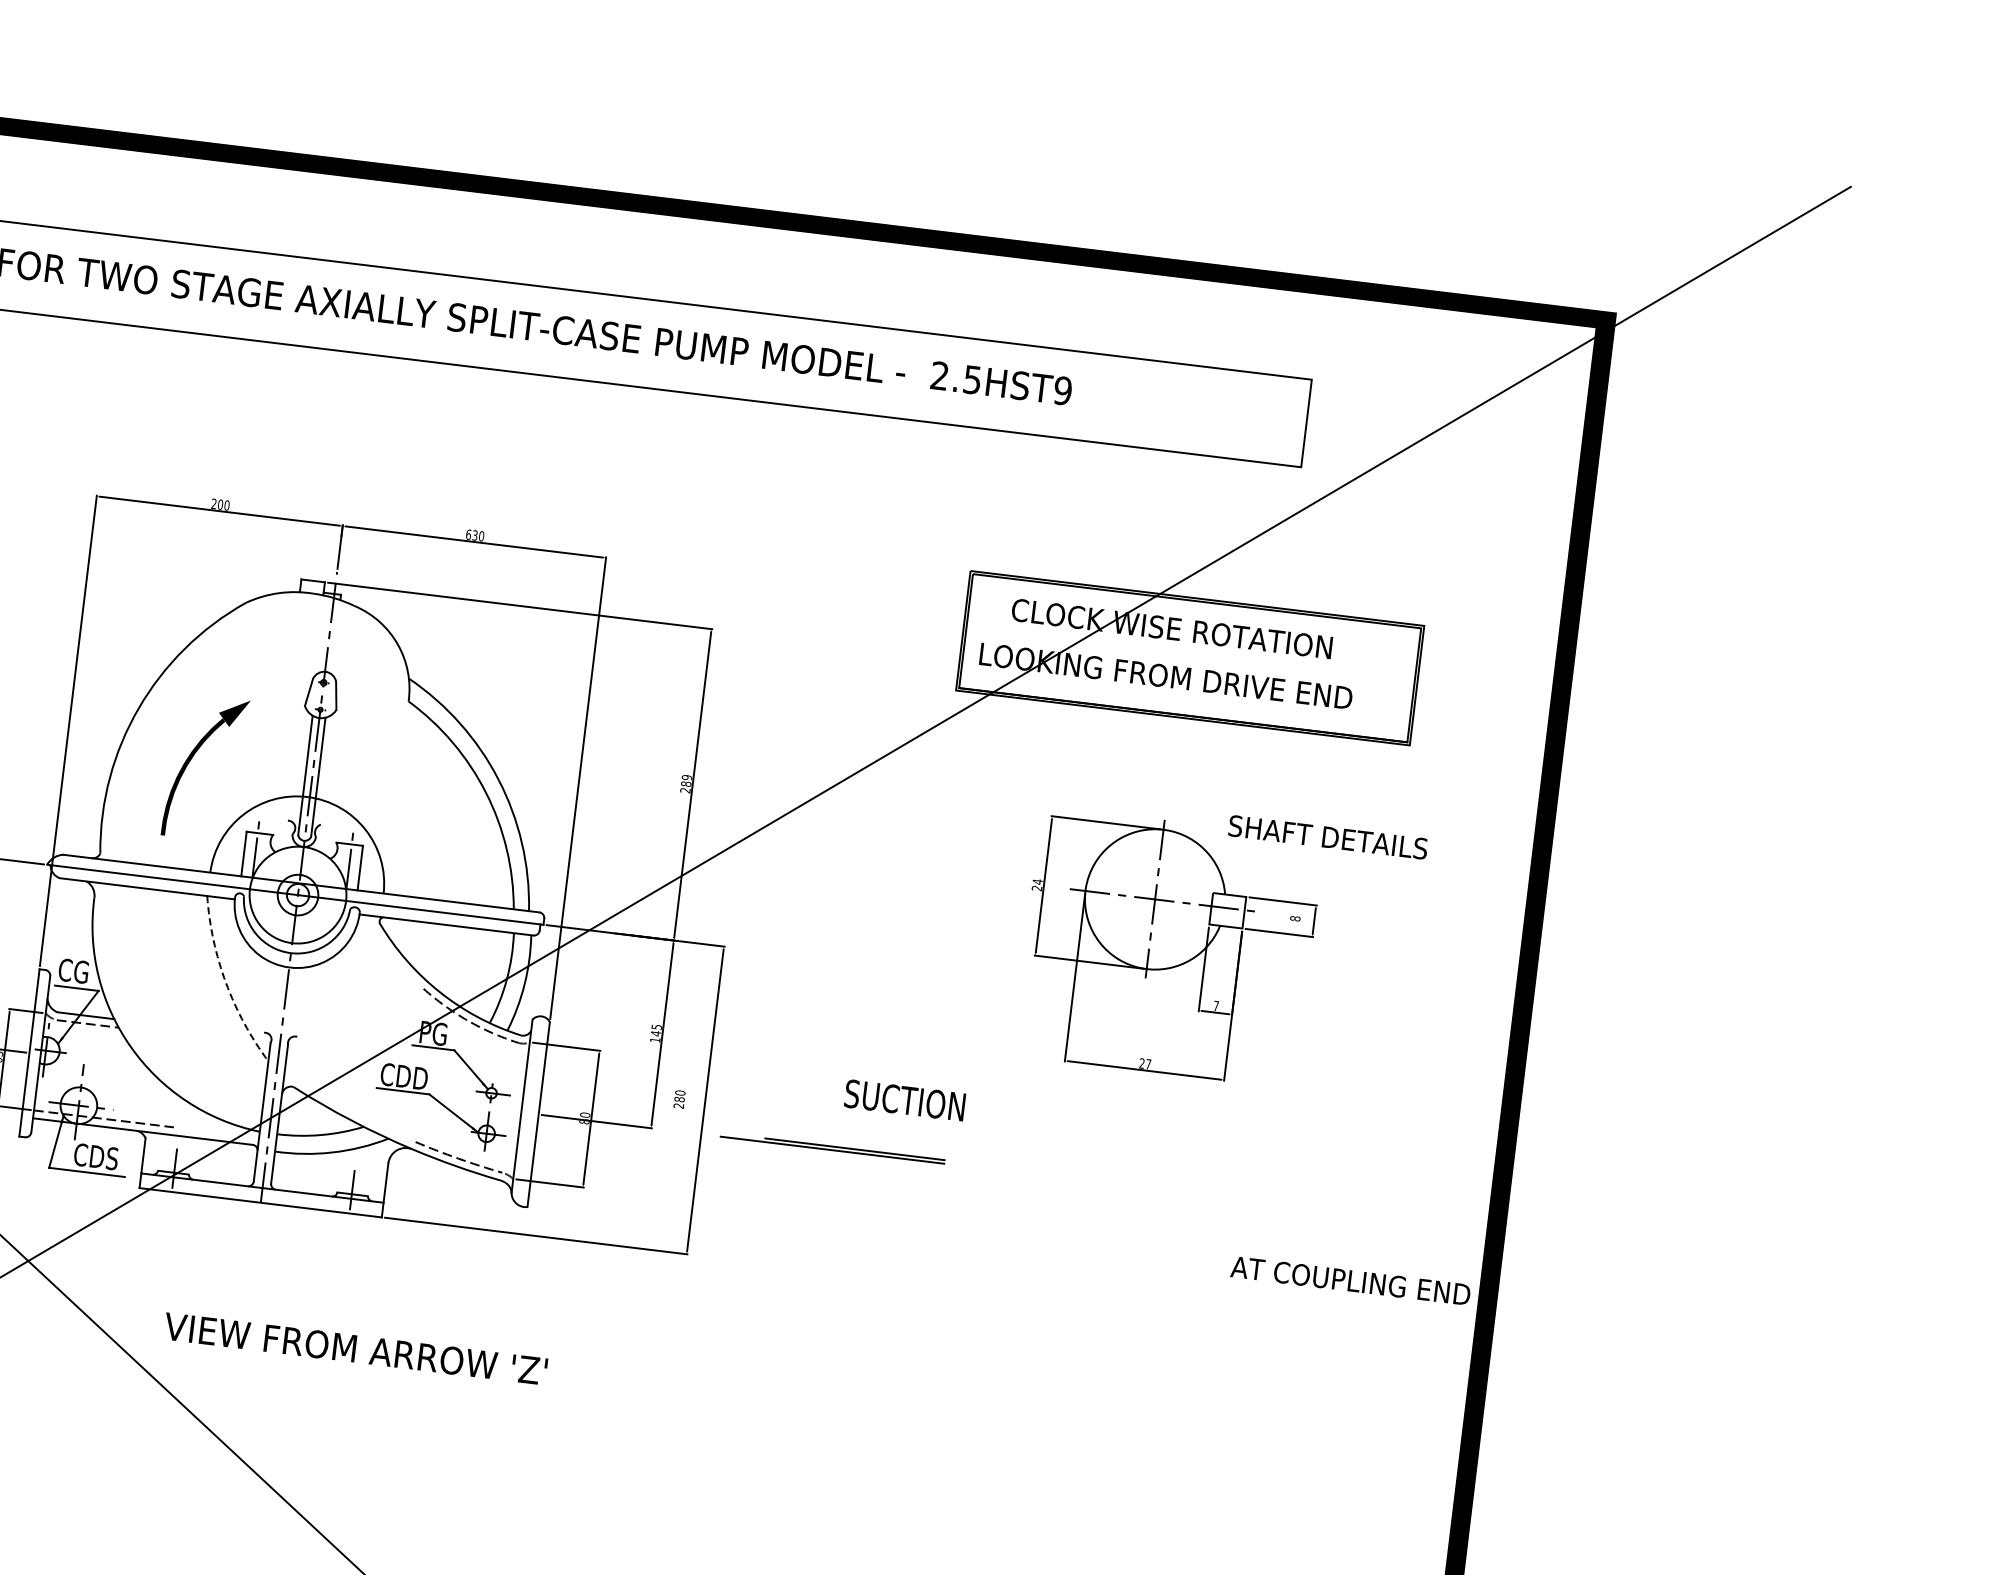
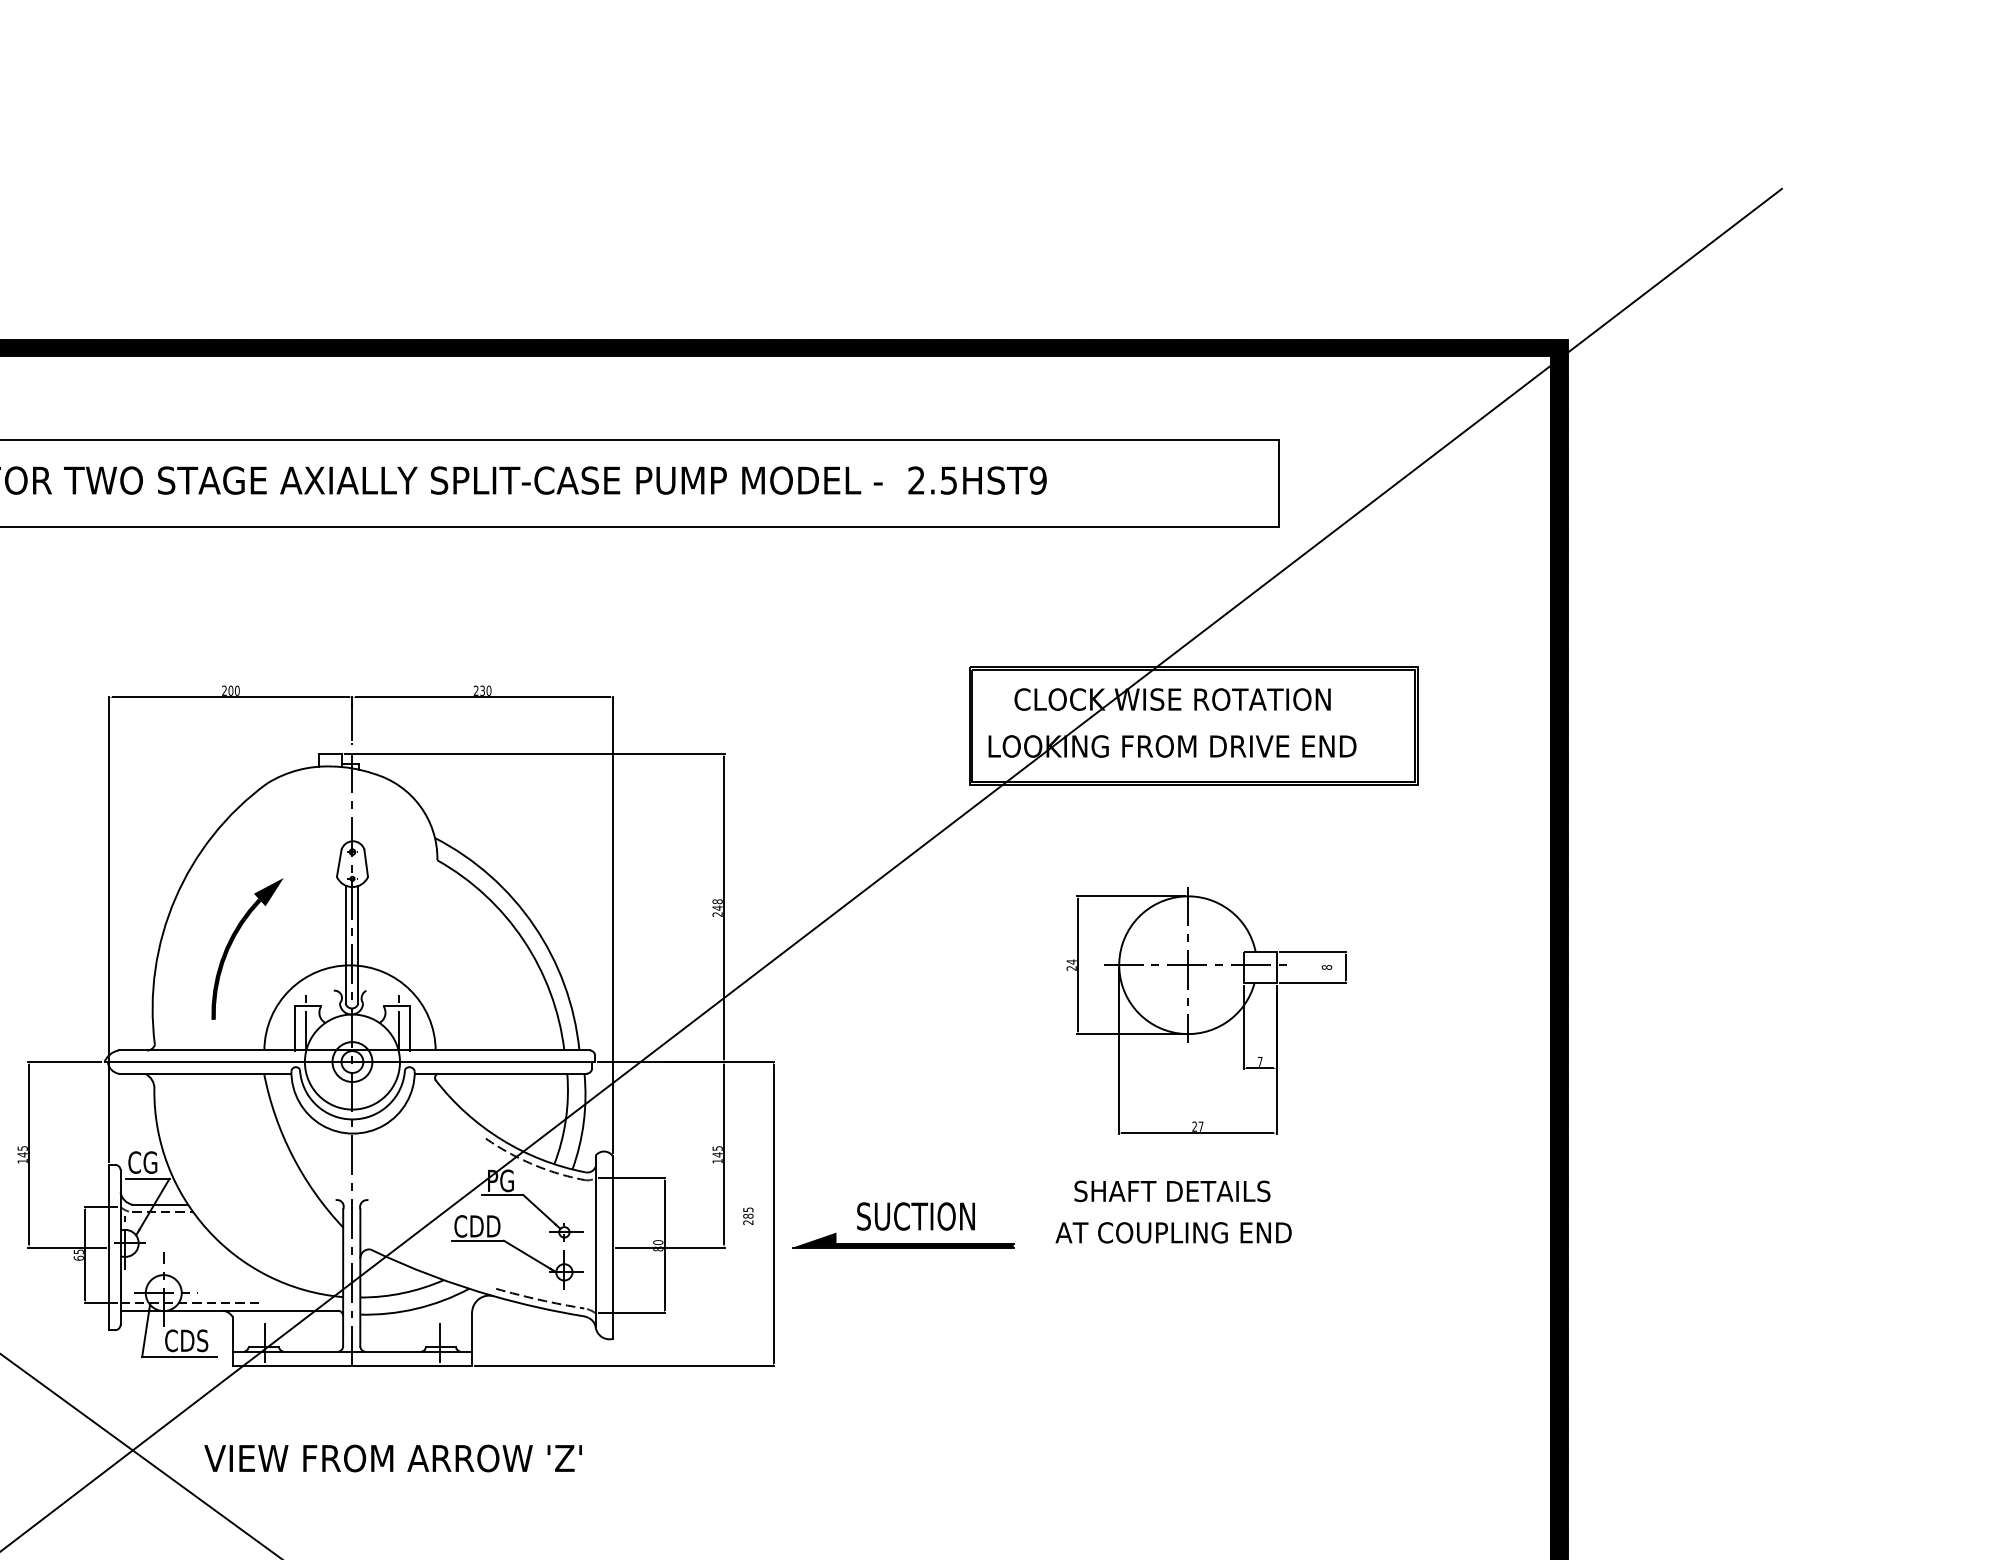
text: (467, 534) -> (475, 690), 630 -> 230
text: (686, 780) -> (717, 904), 289 -> 248
text: (1328, 837) -> (1172, 1191), moved
arc: (225, 983) -> (292, 1156), dashed -> solid
text: (680, 1092) -> (748, 1209), 280 -> 285
text: (904, 1100) -> (915, 1216), moved
fill: (832, 1141) -> (902, 1239), added
text: (1350, 1280) -> (1173, 1232), moved
text: (355, 1348) -> (392, 1458), moved

